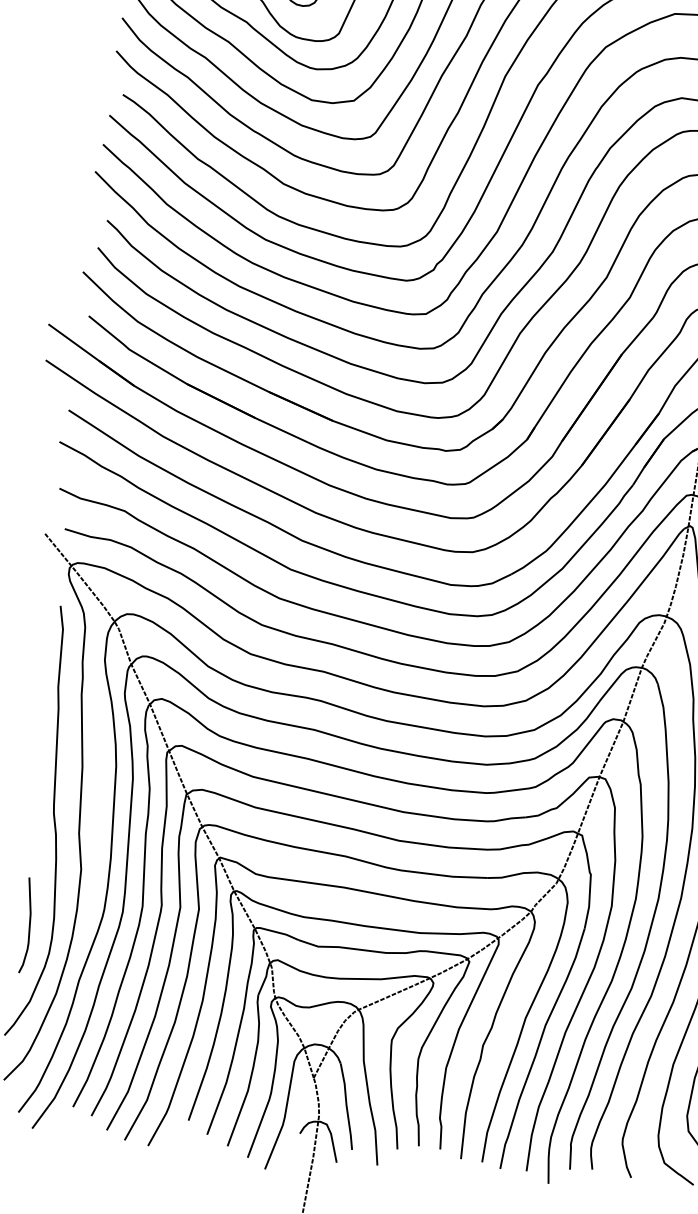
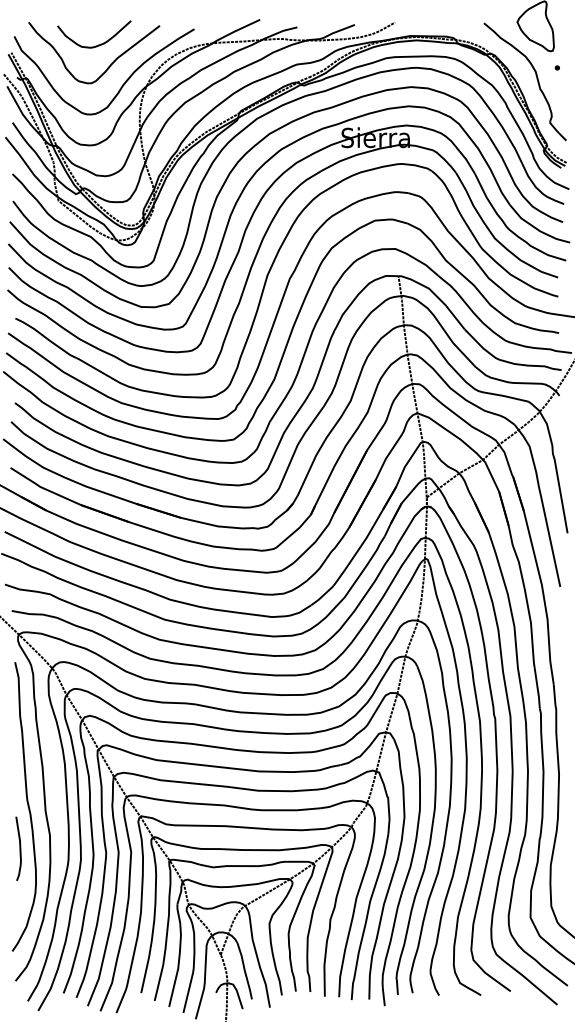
curve: (28, 925) -> (19, 848), moved

